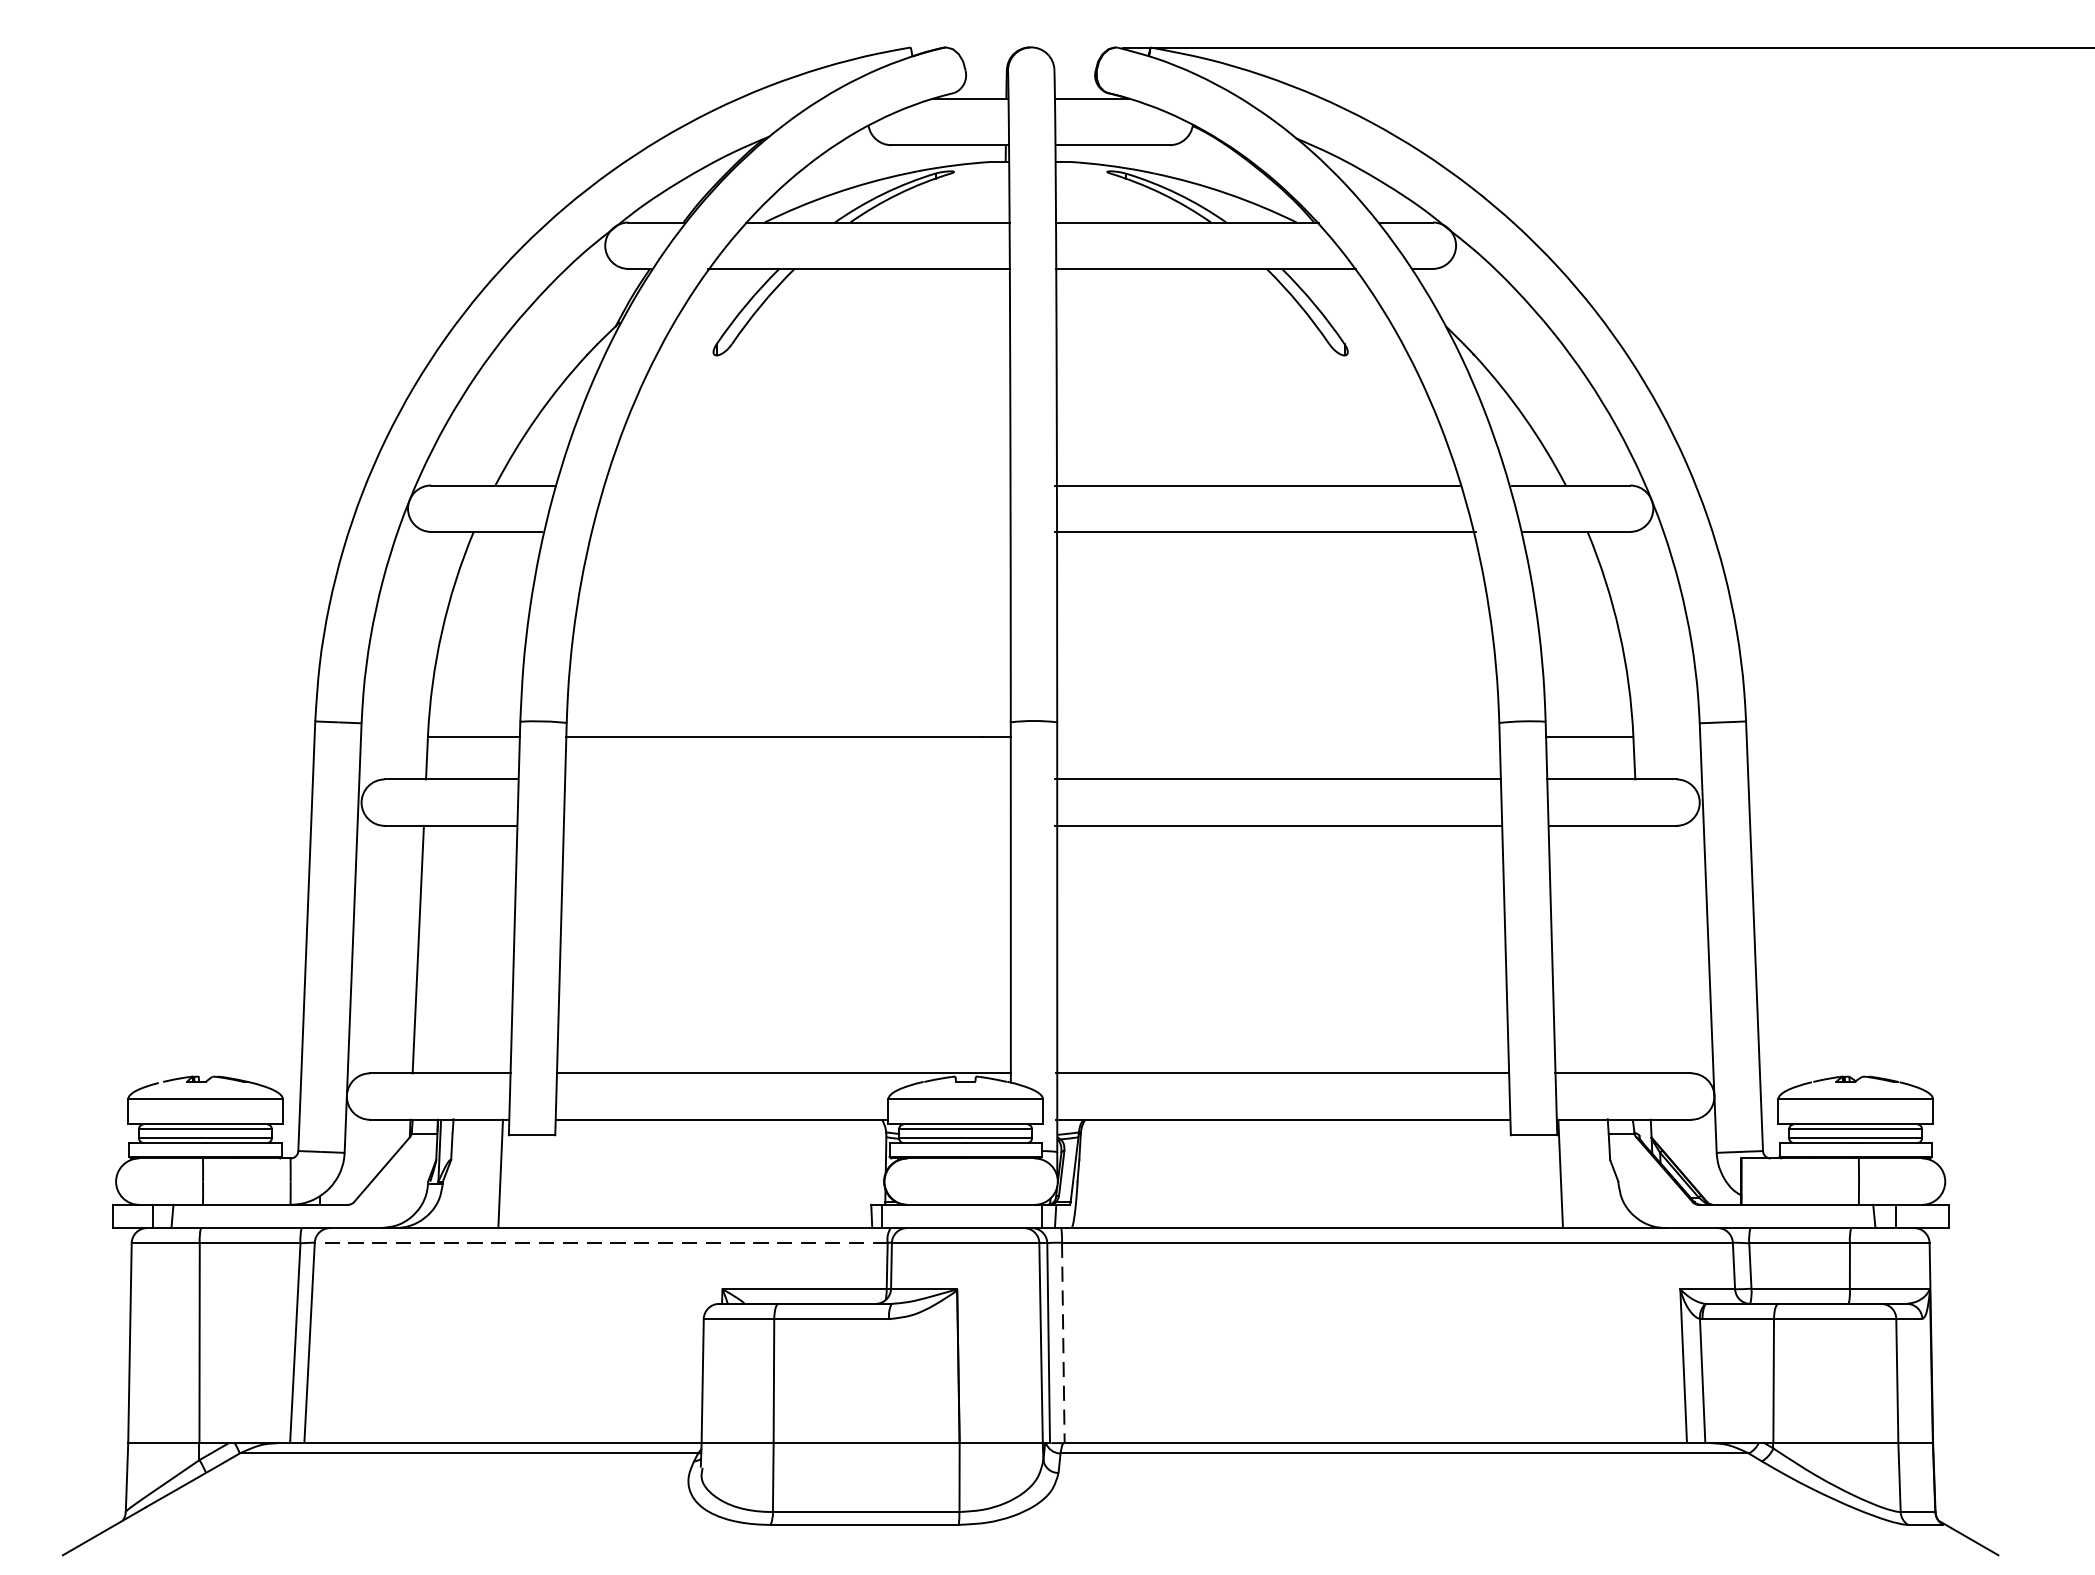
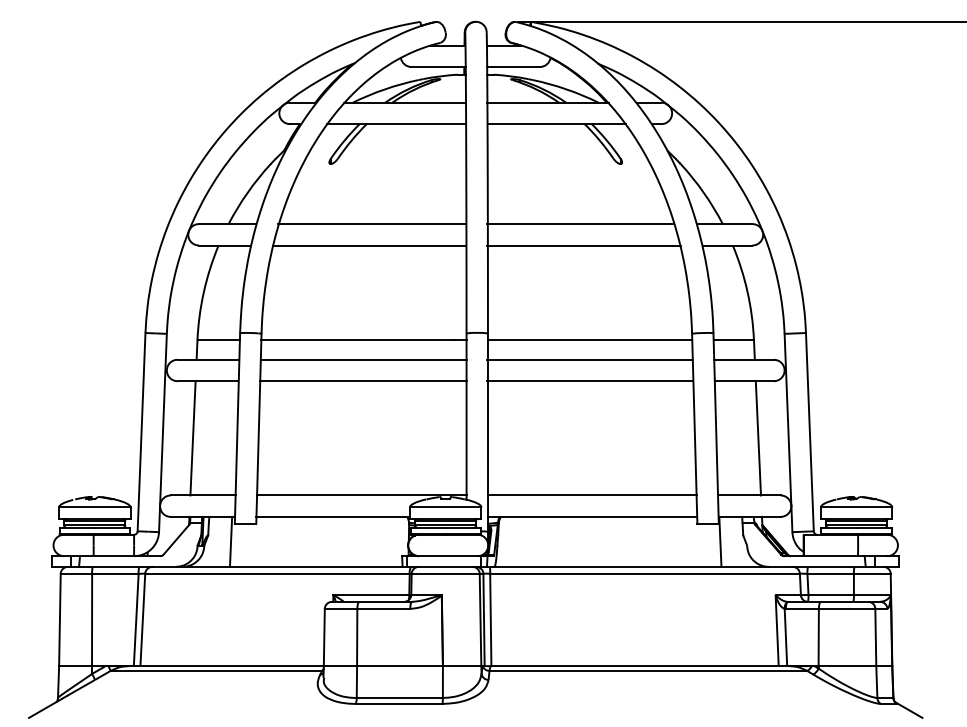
line: (807, 486) -> (372, 224), added
line: (800, 531) -> (369, 245), added
line: (1277, 737) -> (589, 340), added
line: (787, 778) -> (363, 359), added
line: (787, 826) -> (363, 381), added
line: (1643, 949) -> (758, 438), added
line: (601, 1242) -> (277, 573), dashed -> solid
line: (1062, 1342) -> (490, 619), dashed -> solid

